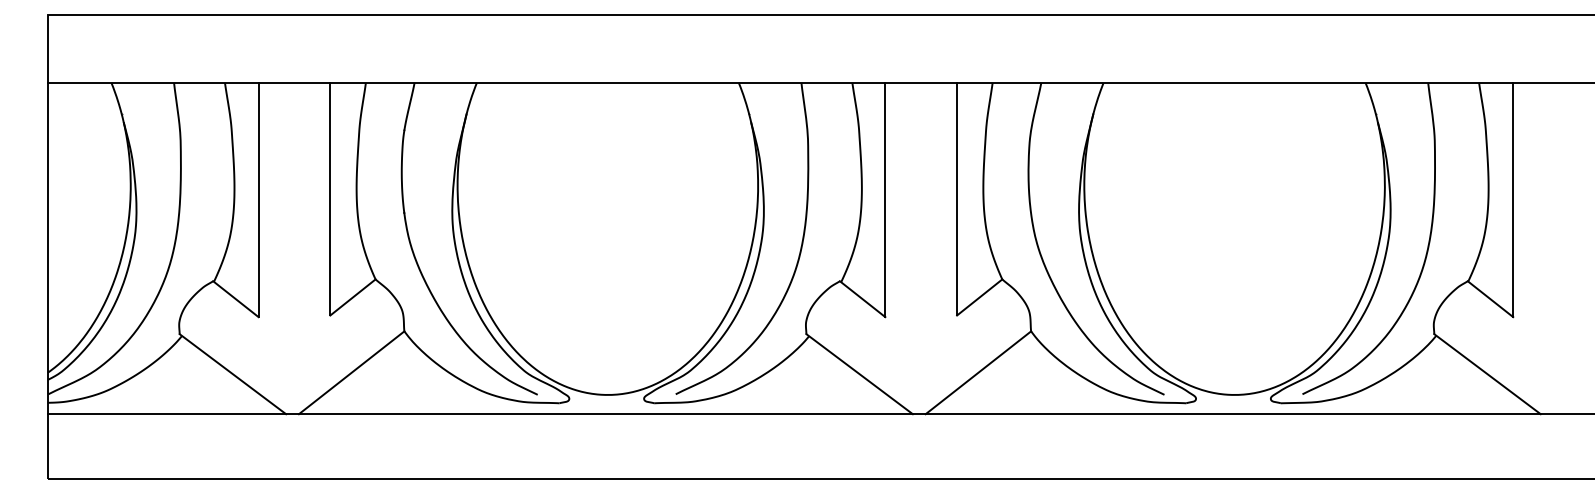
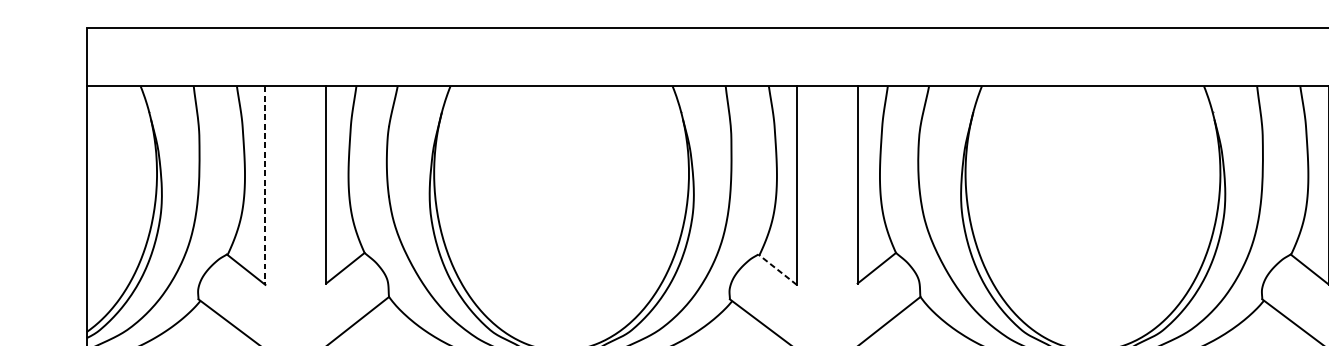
line: (258, 200) -> (265, 186), solid -> dashed
line: (862, 299) -> (777, 269), solid -> dashed

